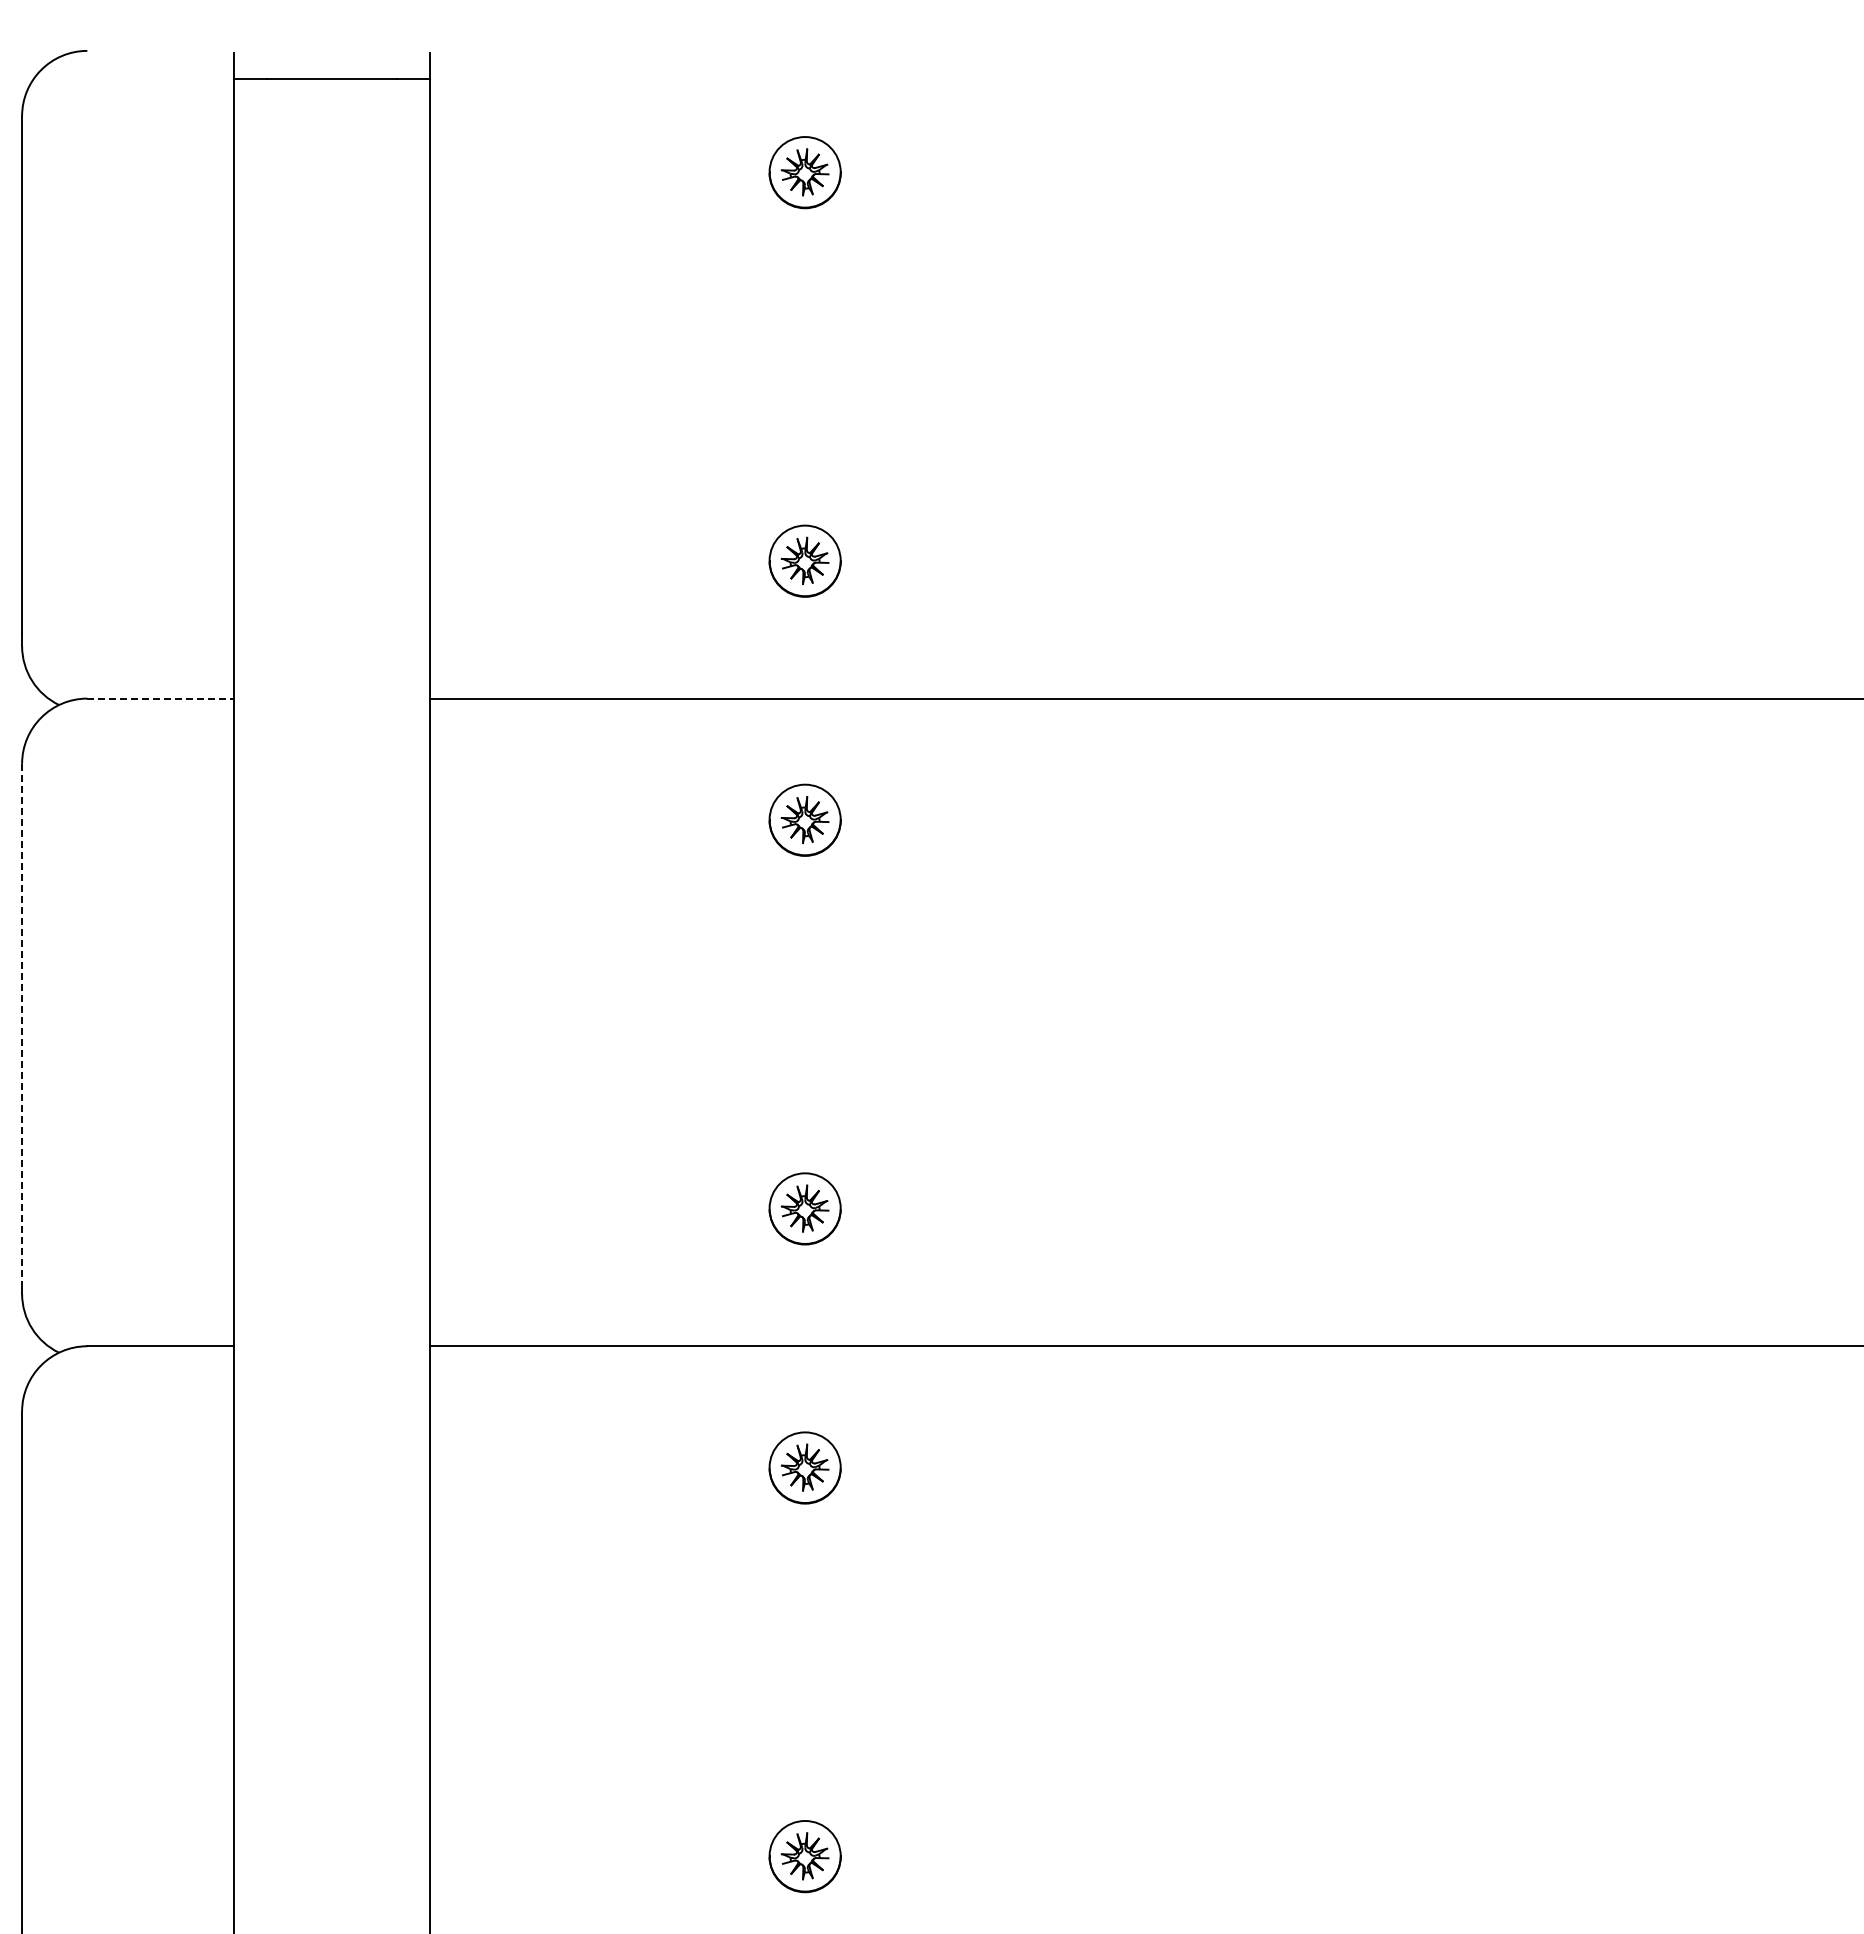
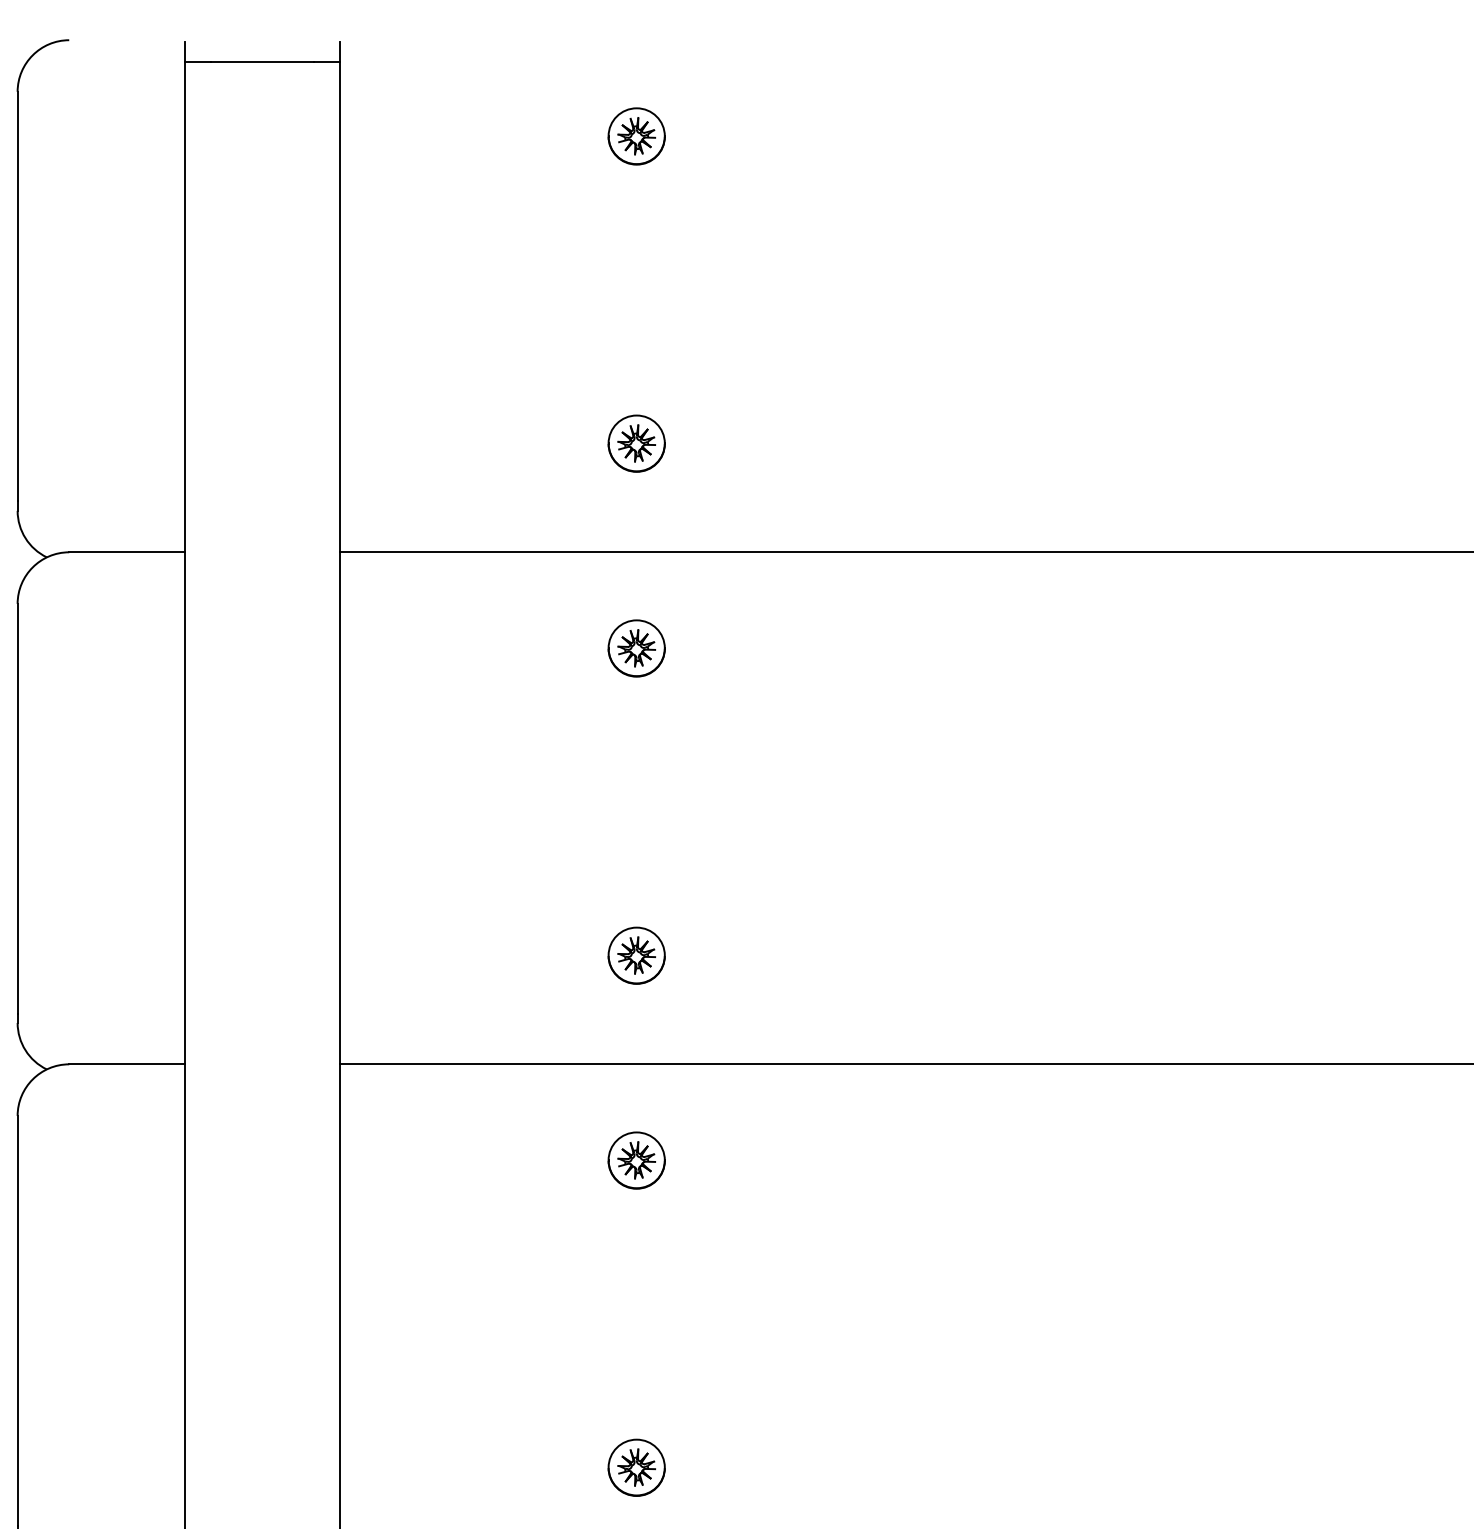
line: (161, 698) -> (127, 552), dashed -> solid
line: (22, 1023) -> (17, 809), dashed -> solid

